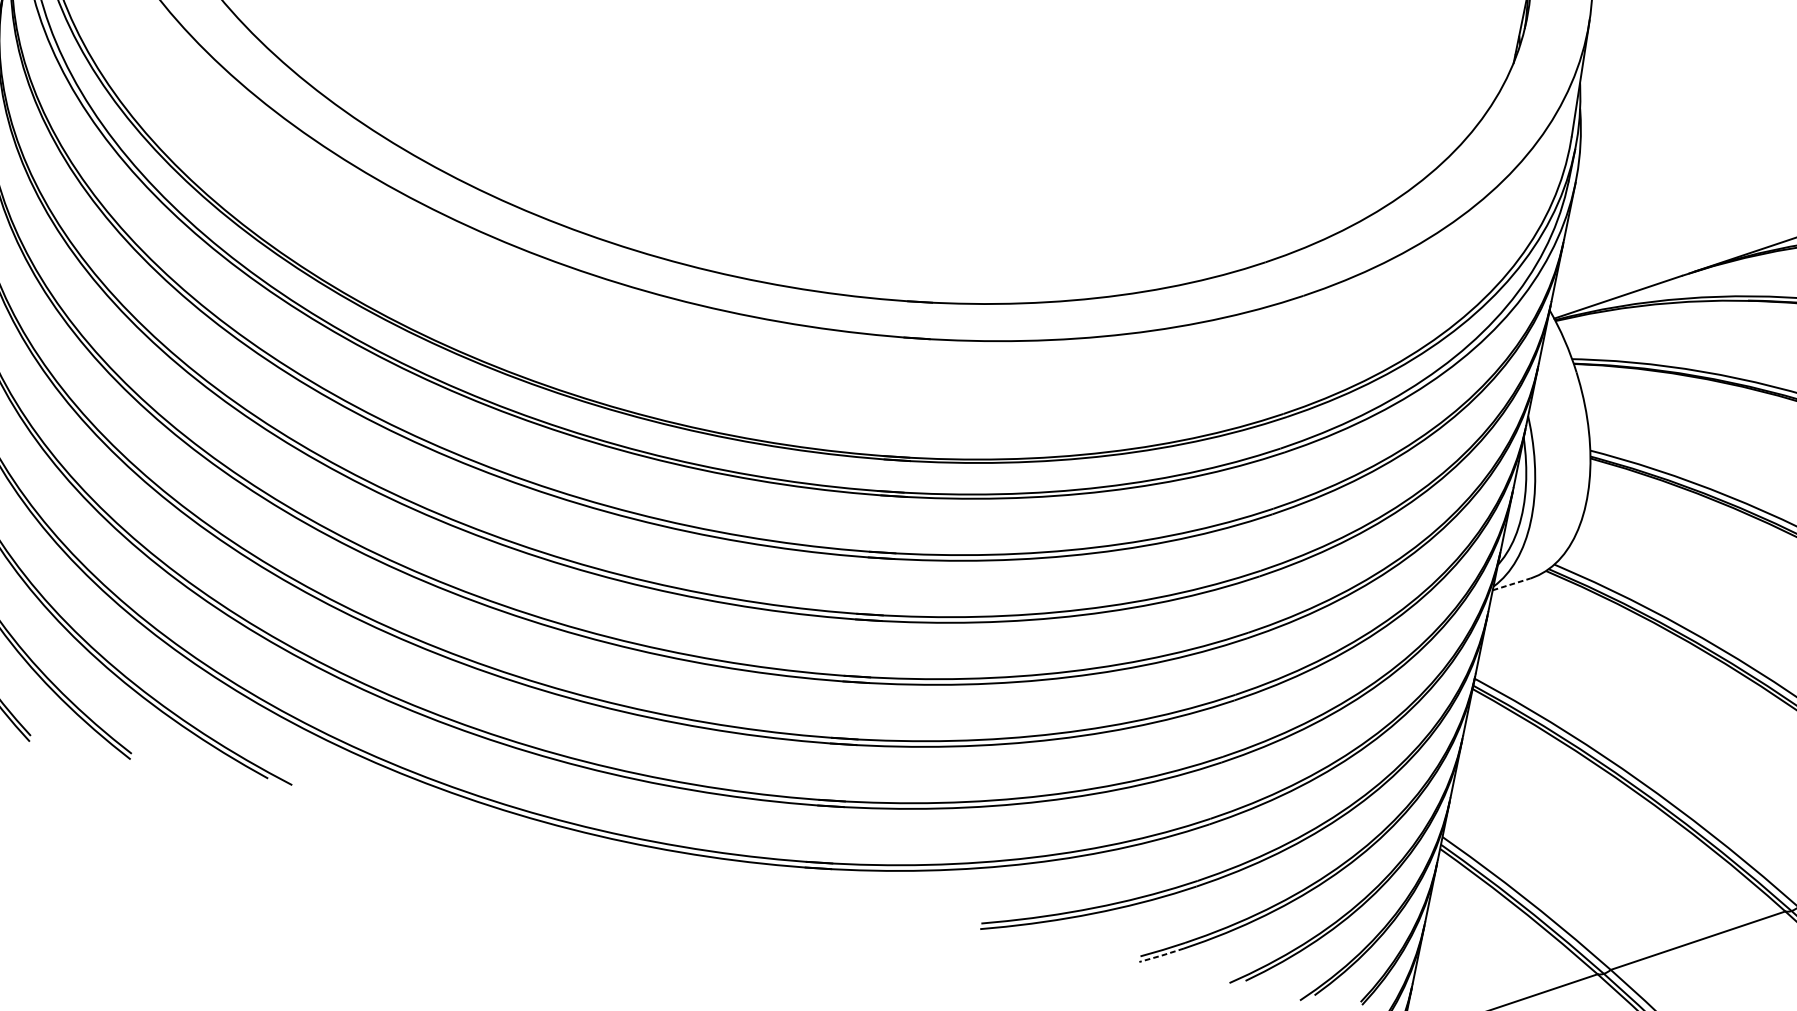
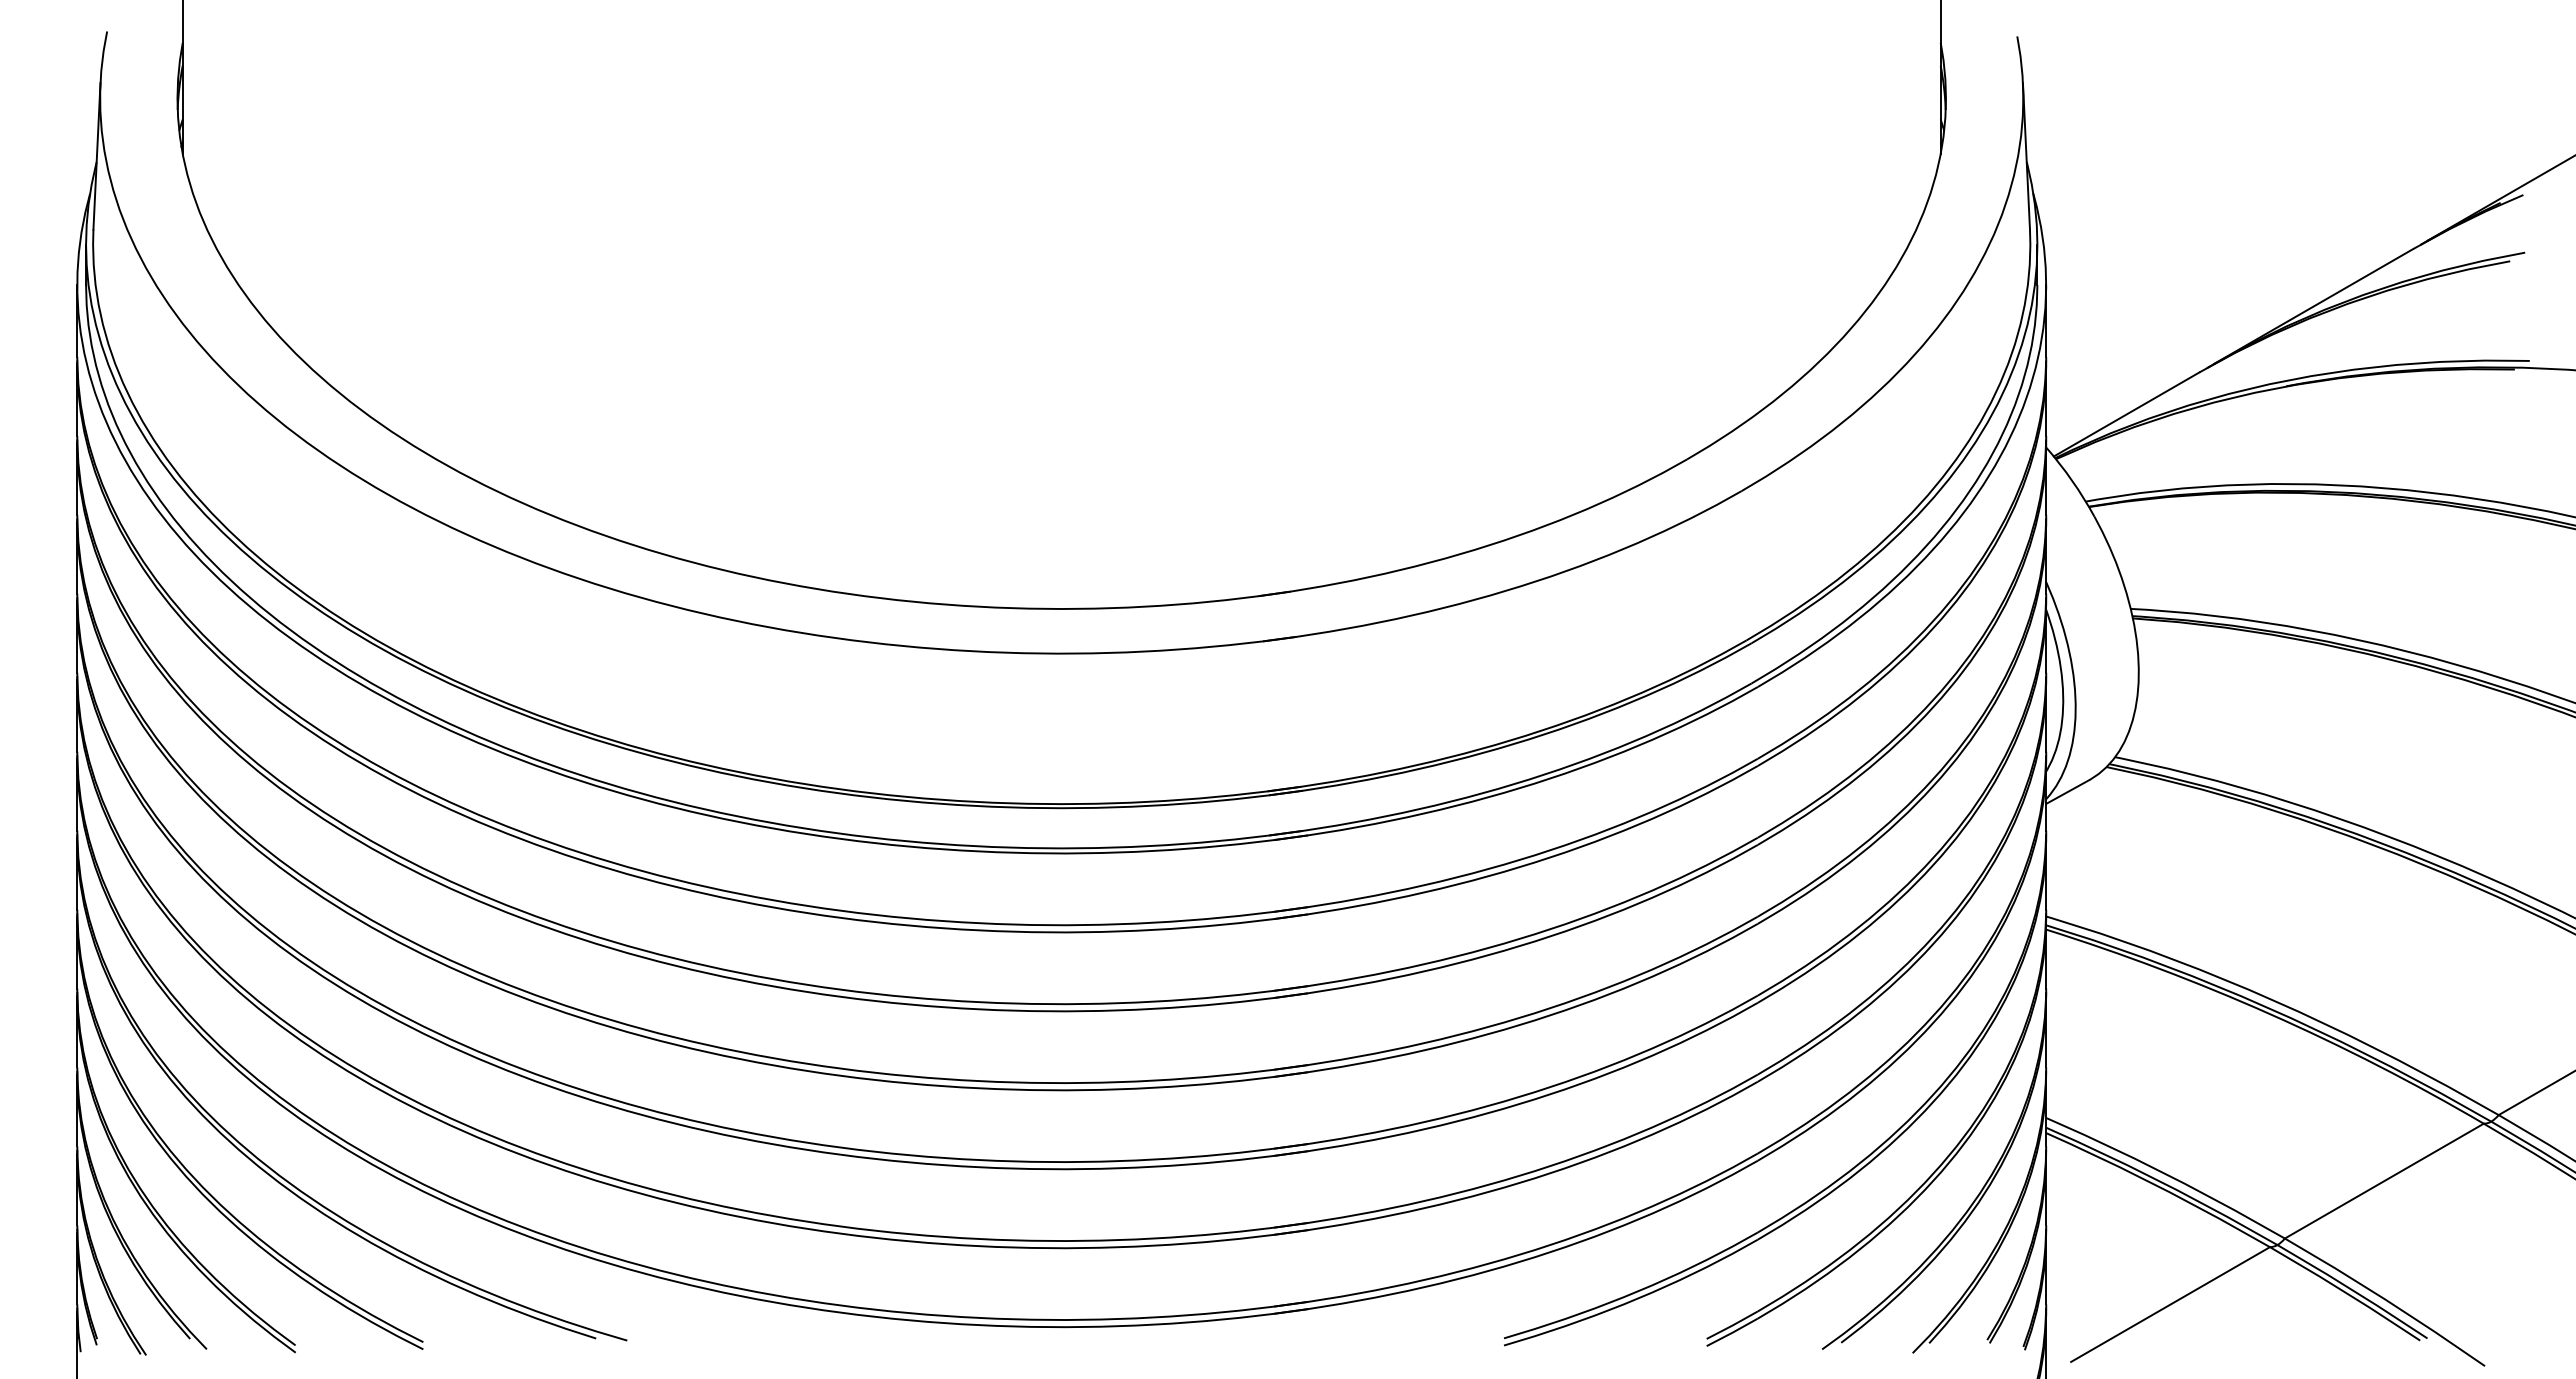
line: (1511, 584) -> (2067, 792), dashed -> solid
line: (1161, 955) -> (1732, 1332), dashed -> solid

